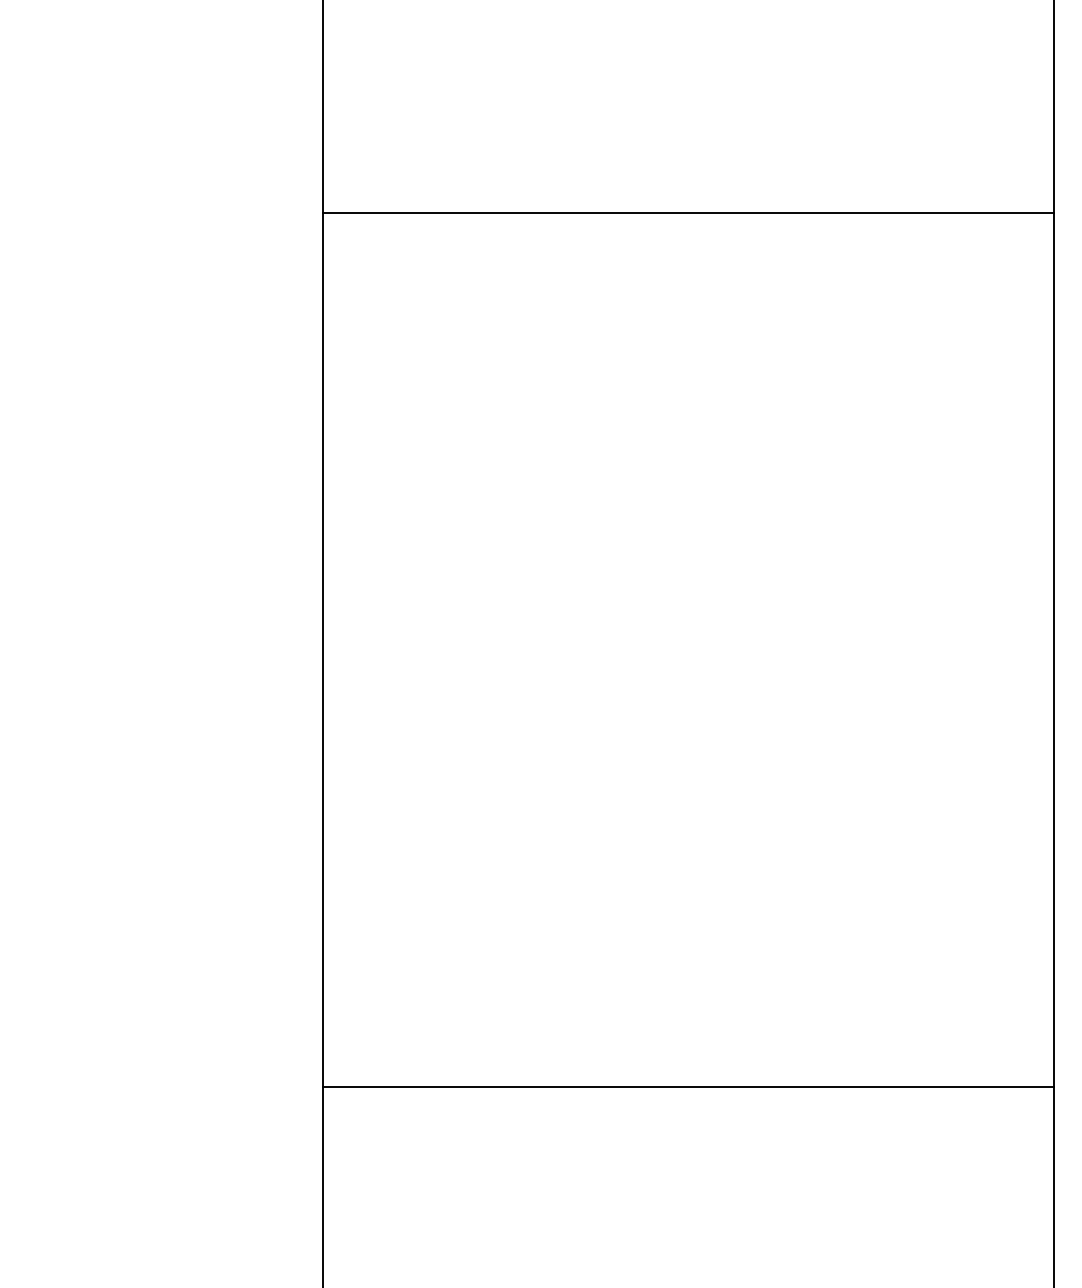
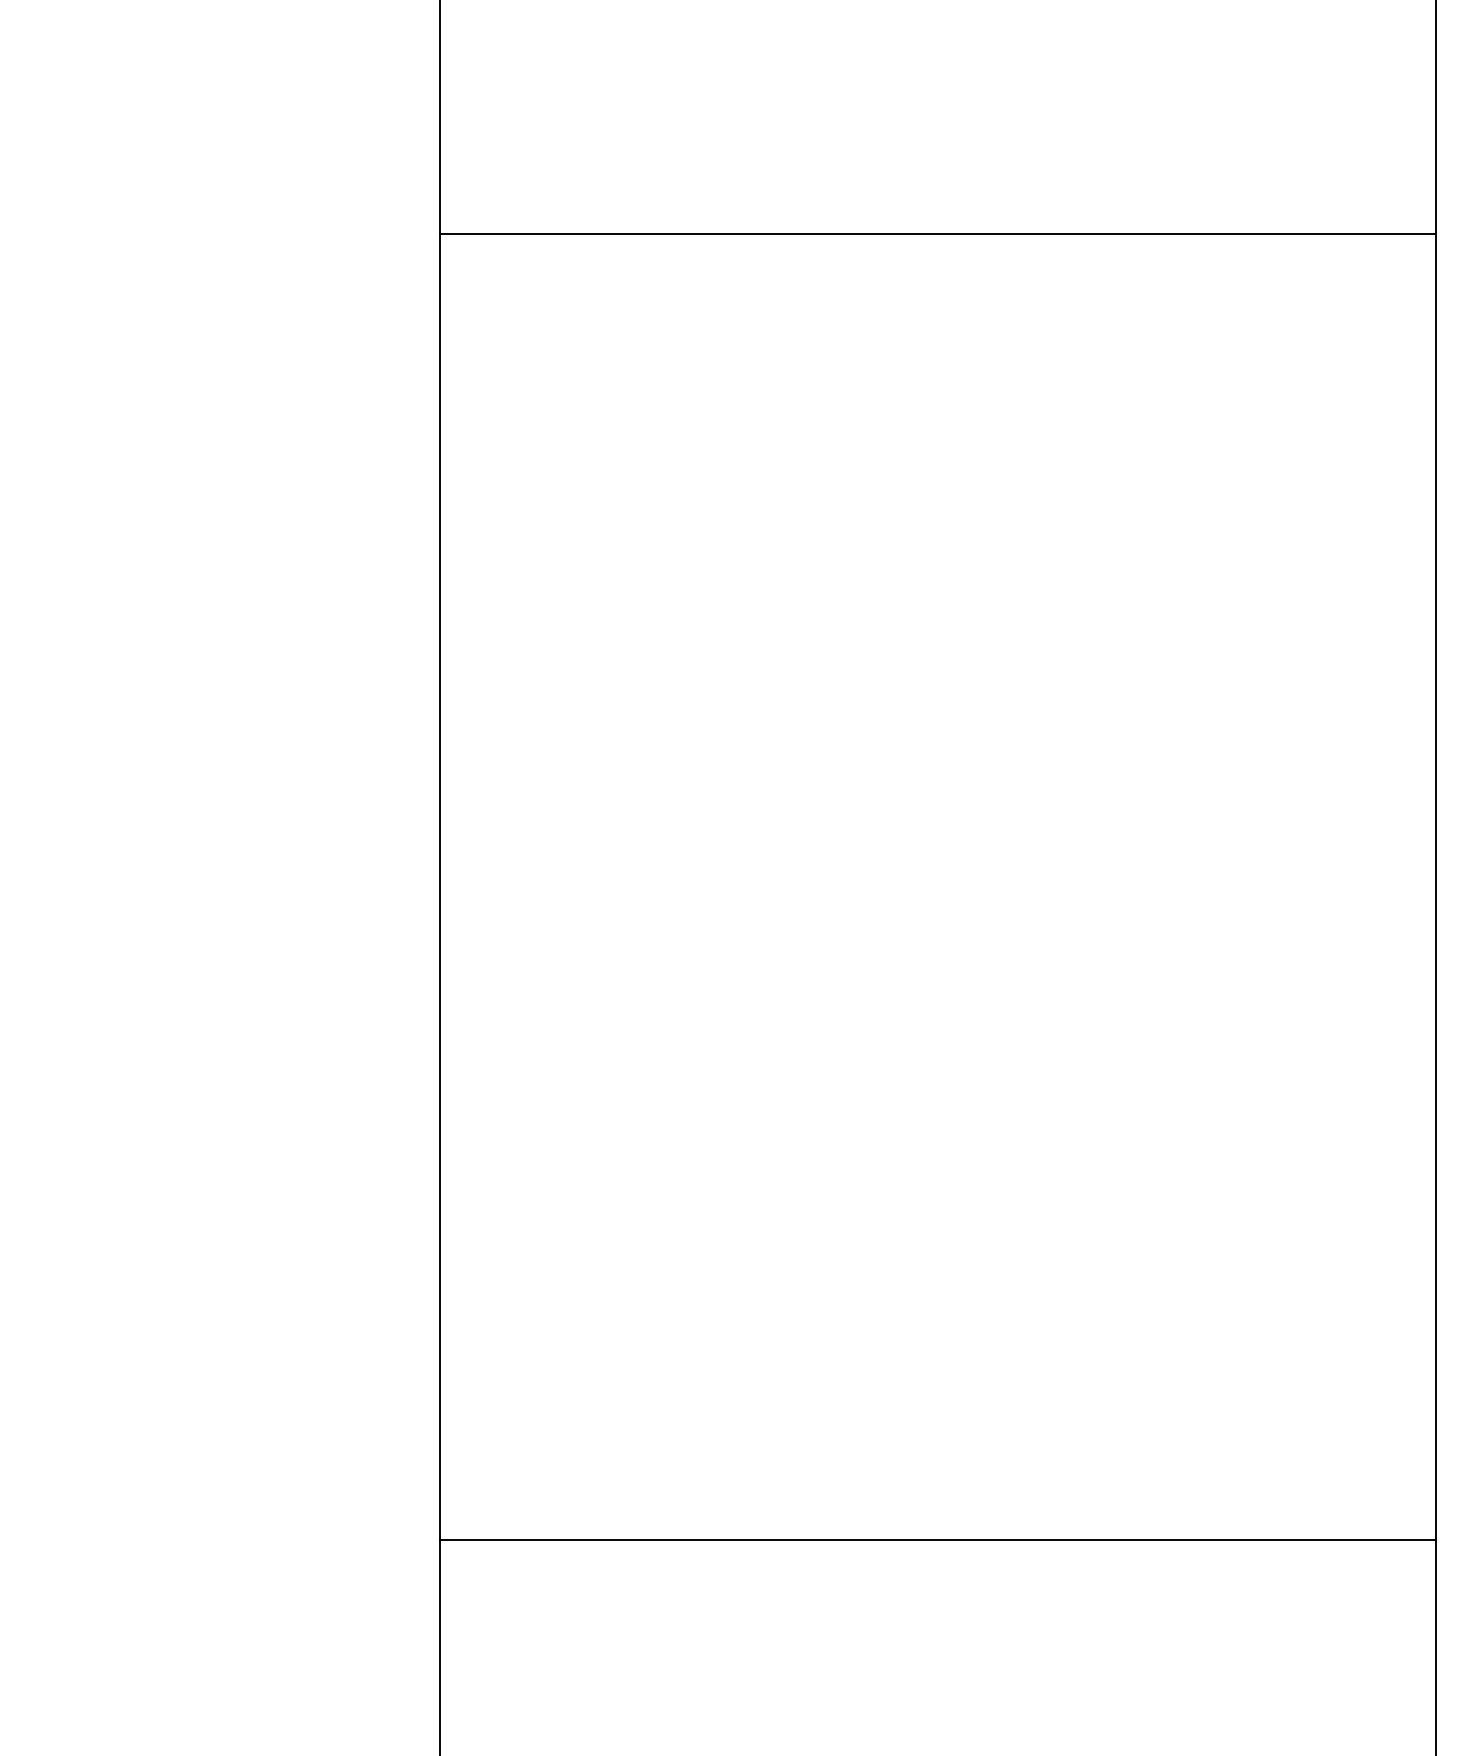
line: (688, 212) -> (937, 234), moved
line: (688, 1086) -> (937, 1539), moved

